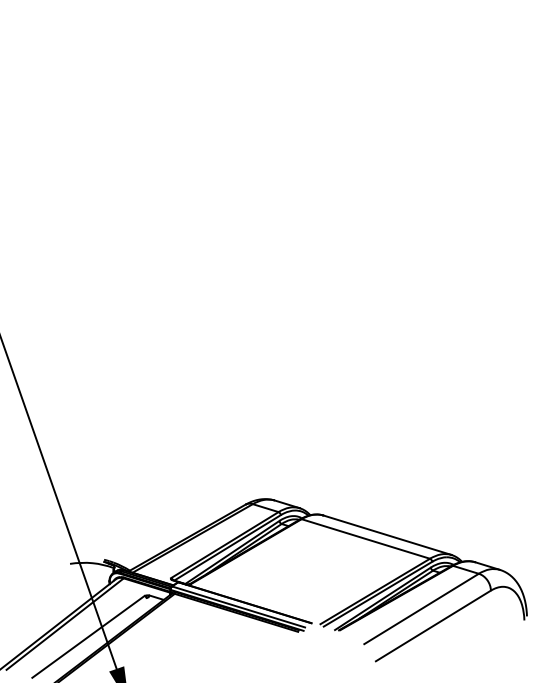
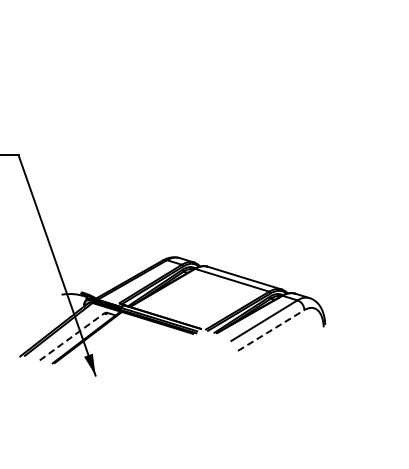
line: (433, 626) -> (271, 330), solid -> dashed
line: (88, 636) -> (72, 336), solid -> dashed

